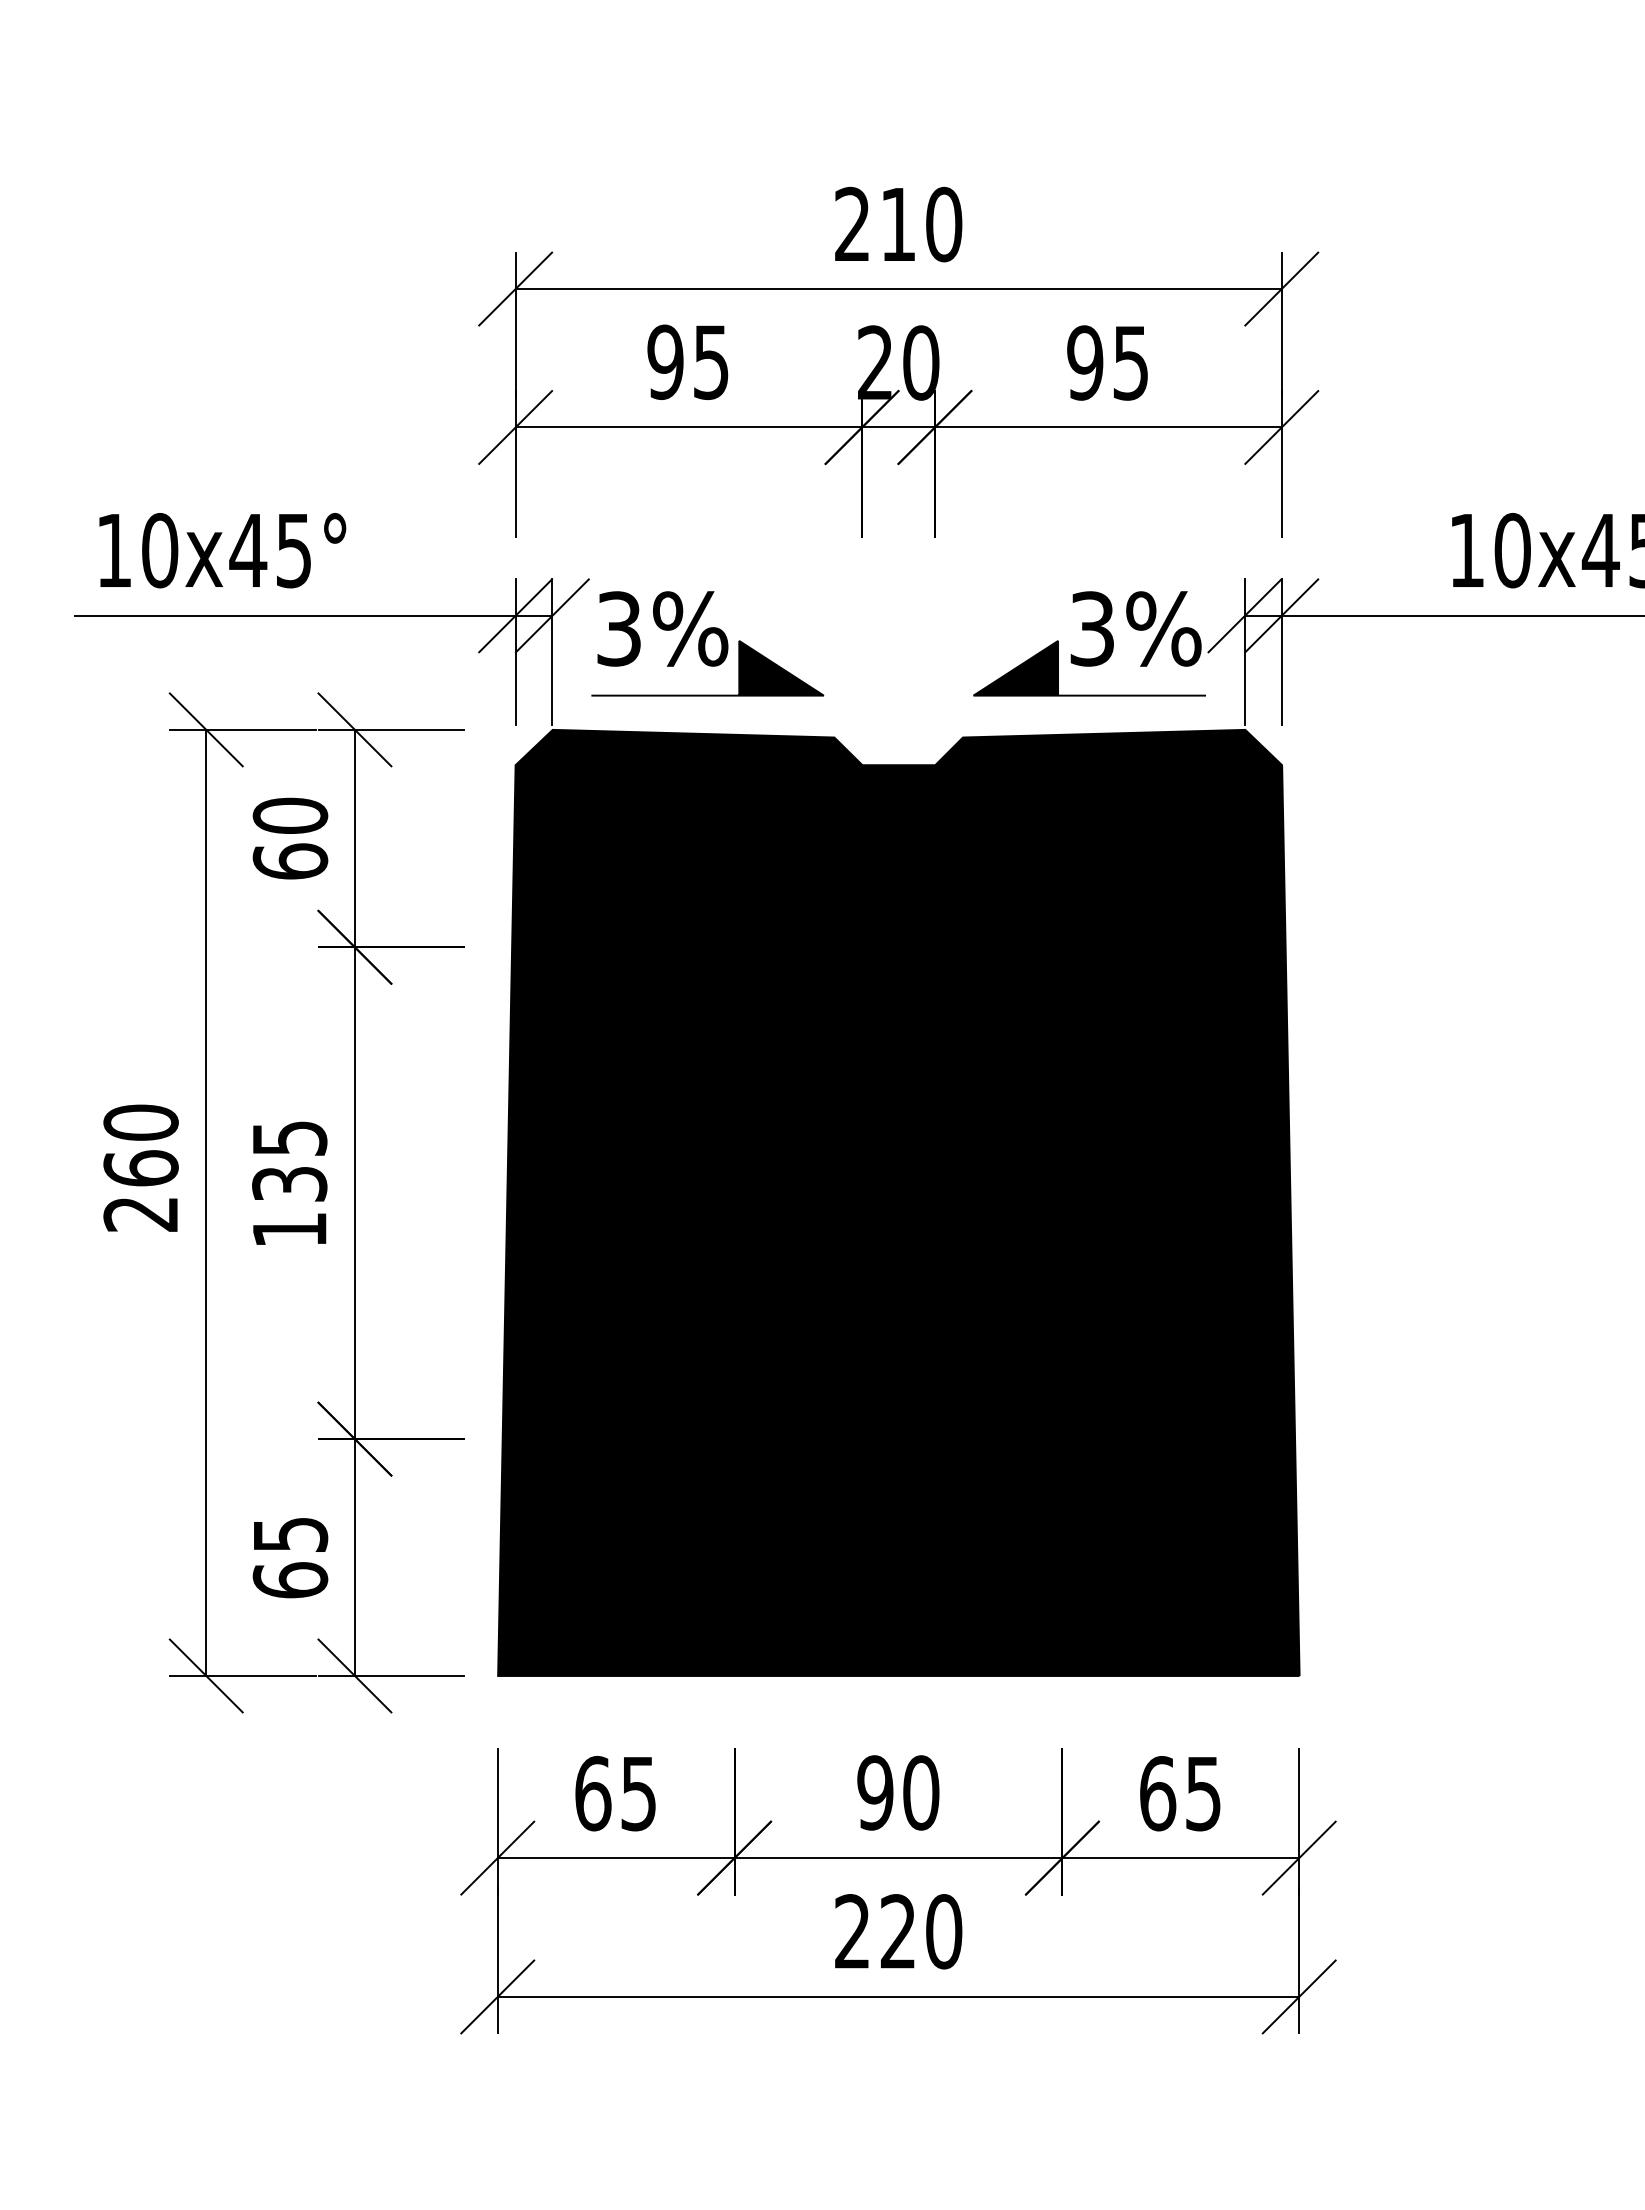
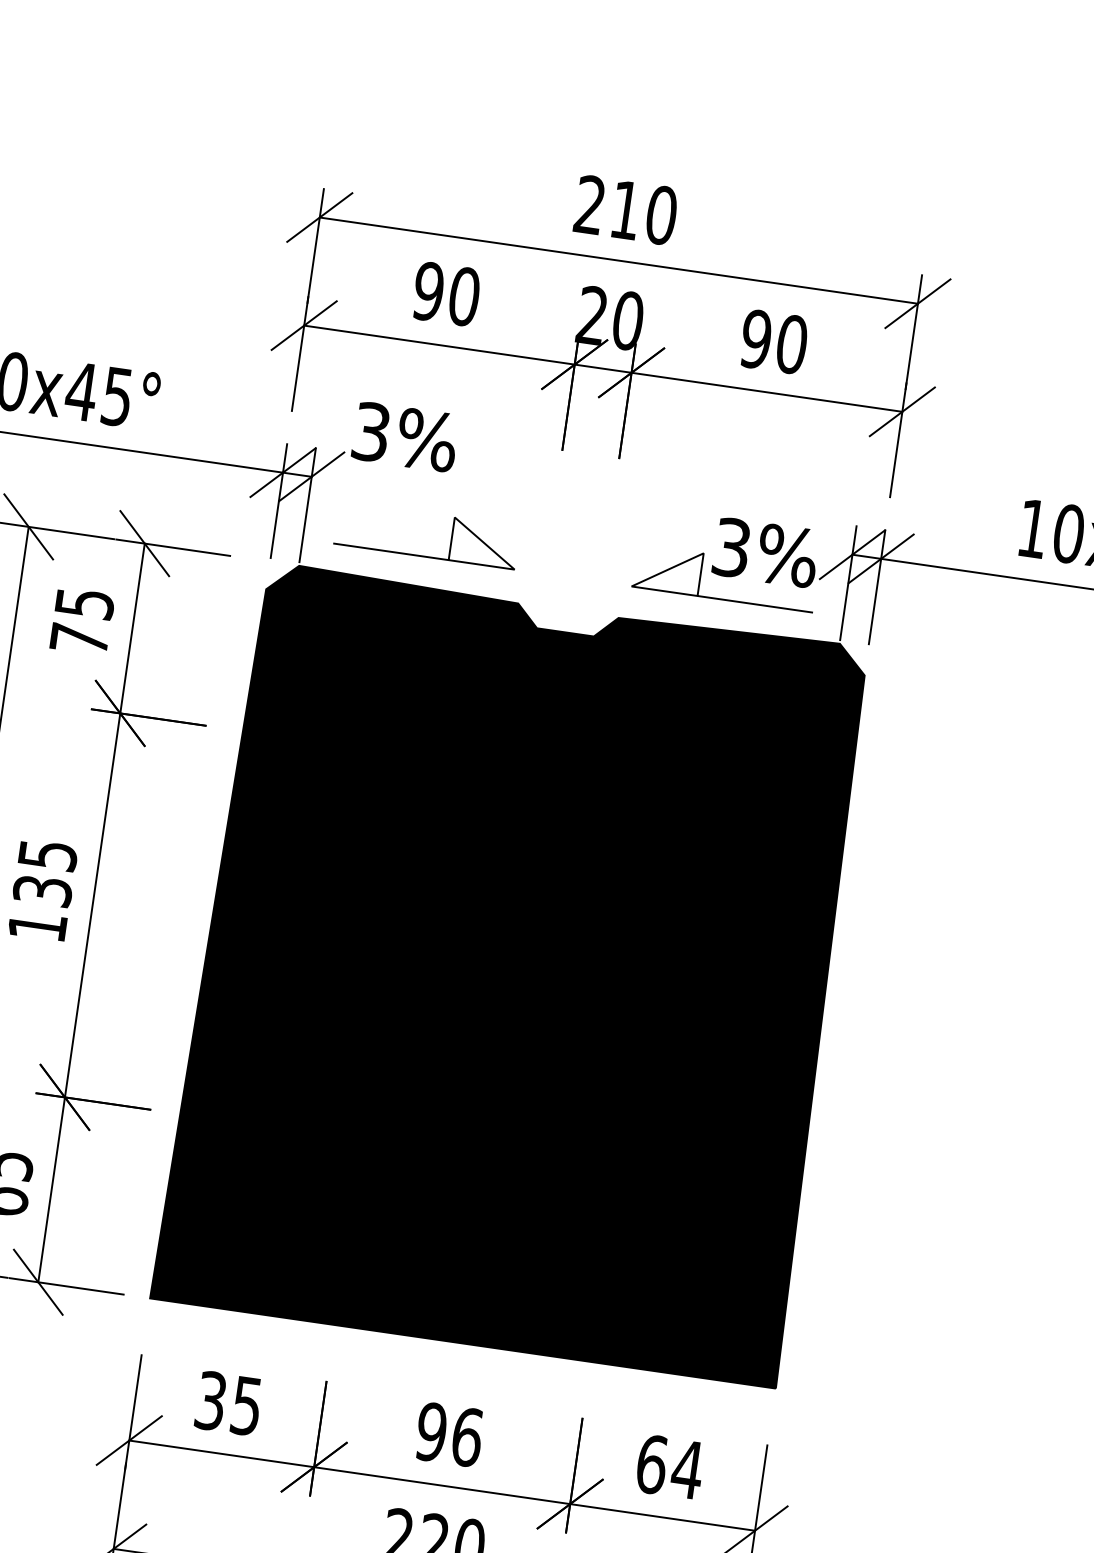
text: (711, 362) -> (464, 296), 95 -> 90
text: (1131, 362) -> (792, 344), 95 -> 90
text: (662, 628) -> (405, 436), moved
fill: (781, 667) -> (484, 542), removed
fill: (1015, 667) -> (667, 569), removed
text: (290, 838) -> (82, 621), 60 -> 75
text: (921, 1792) -> (467, 1436), 90 -> 96
text: (593, 1793) -> (211, 1400), 65 -> 35
text: (1203, 1794) -> (687, 1470), 65 -> 64

